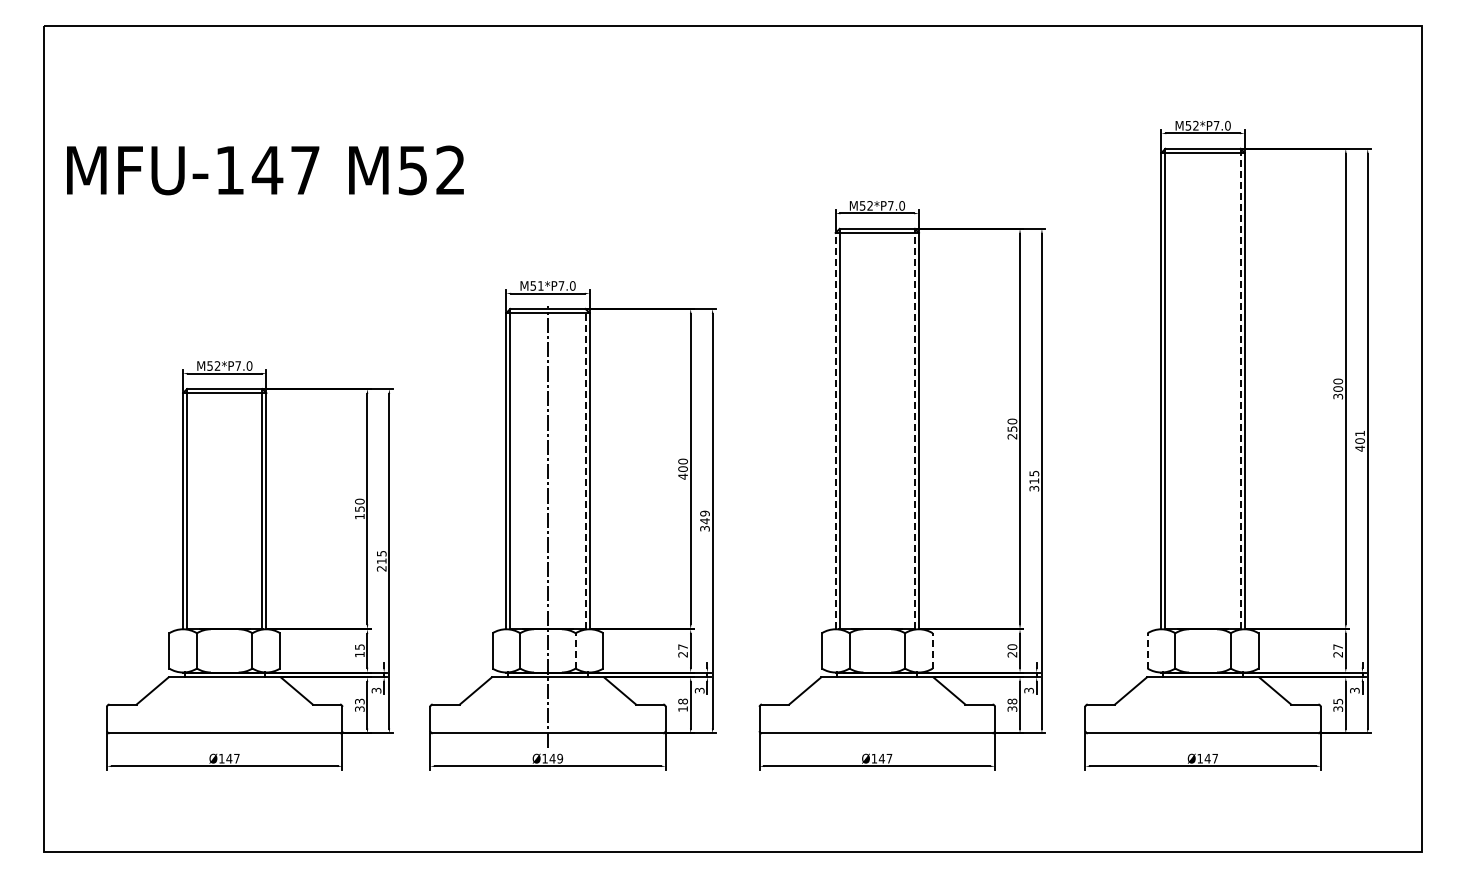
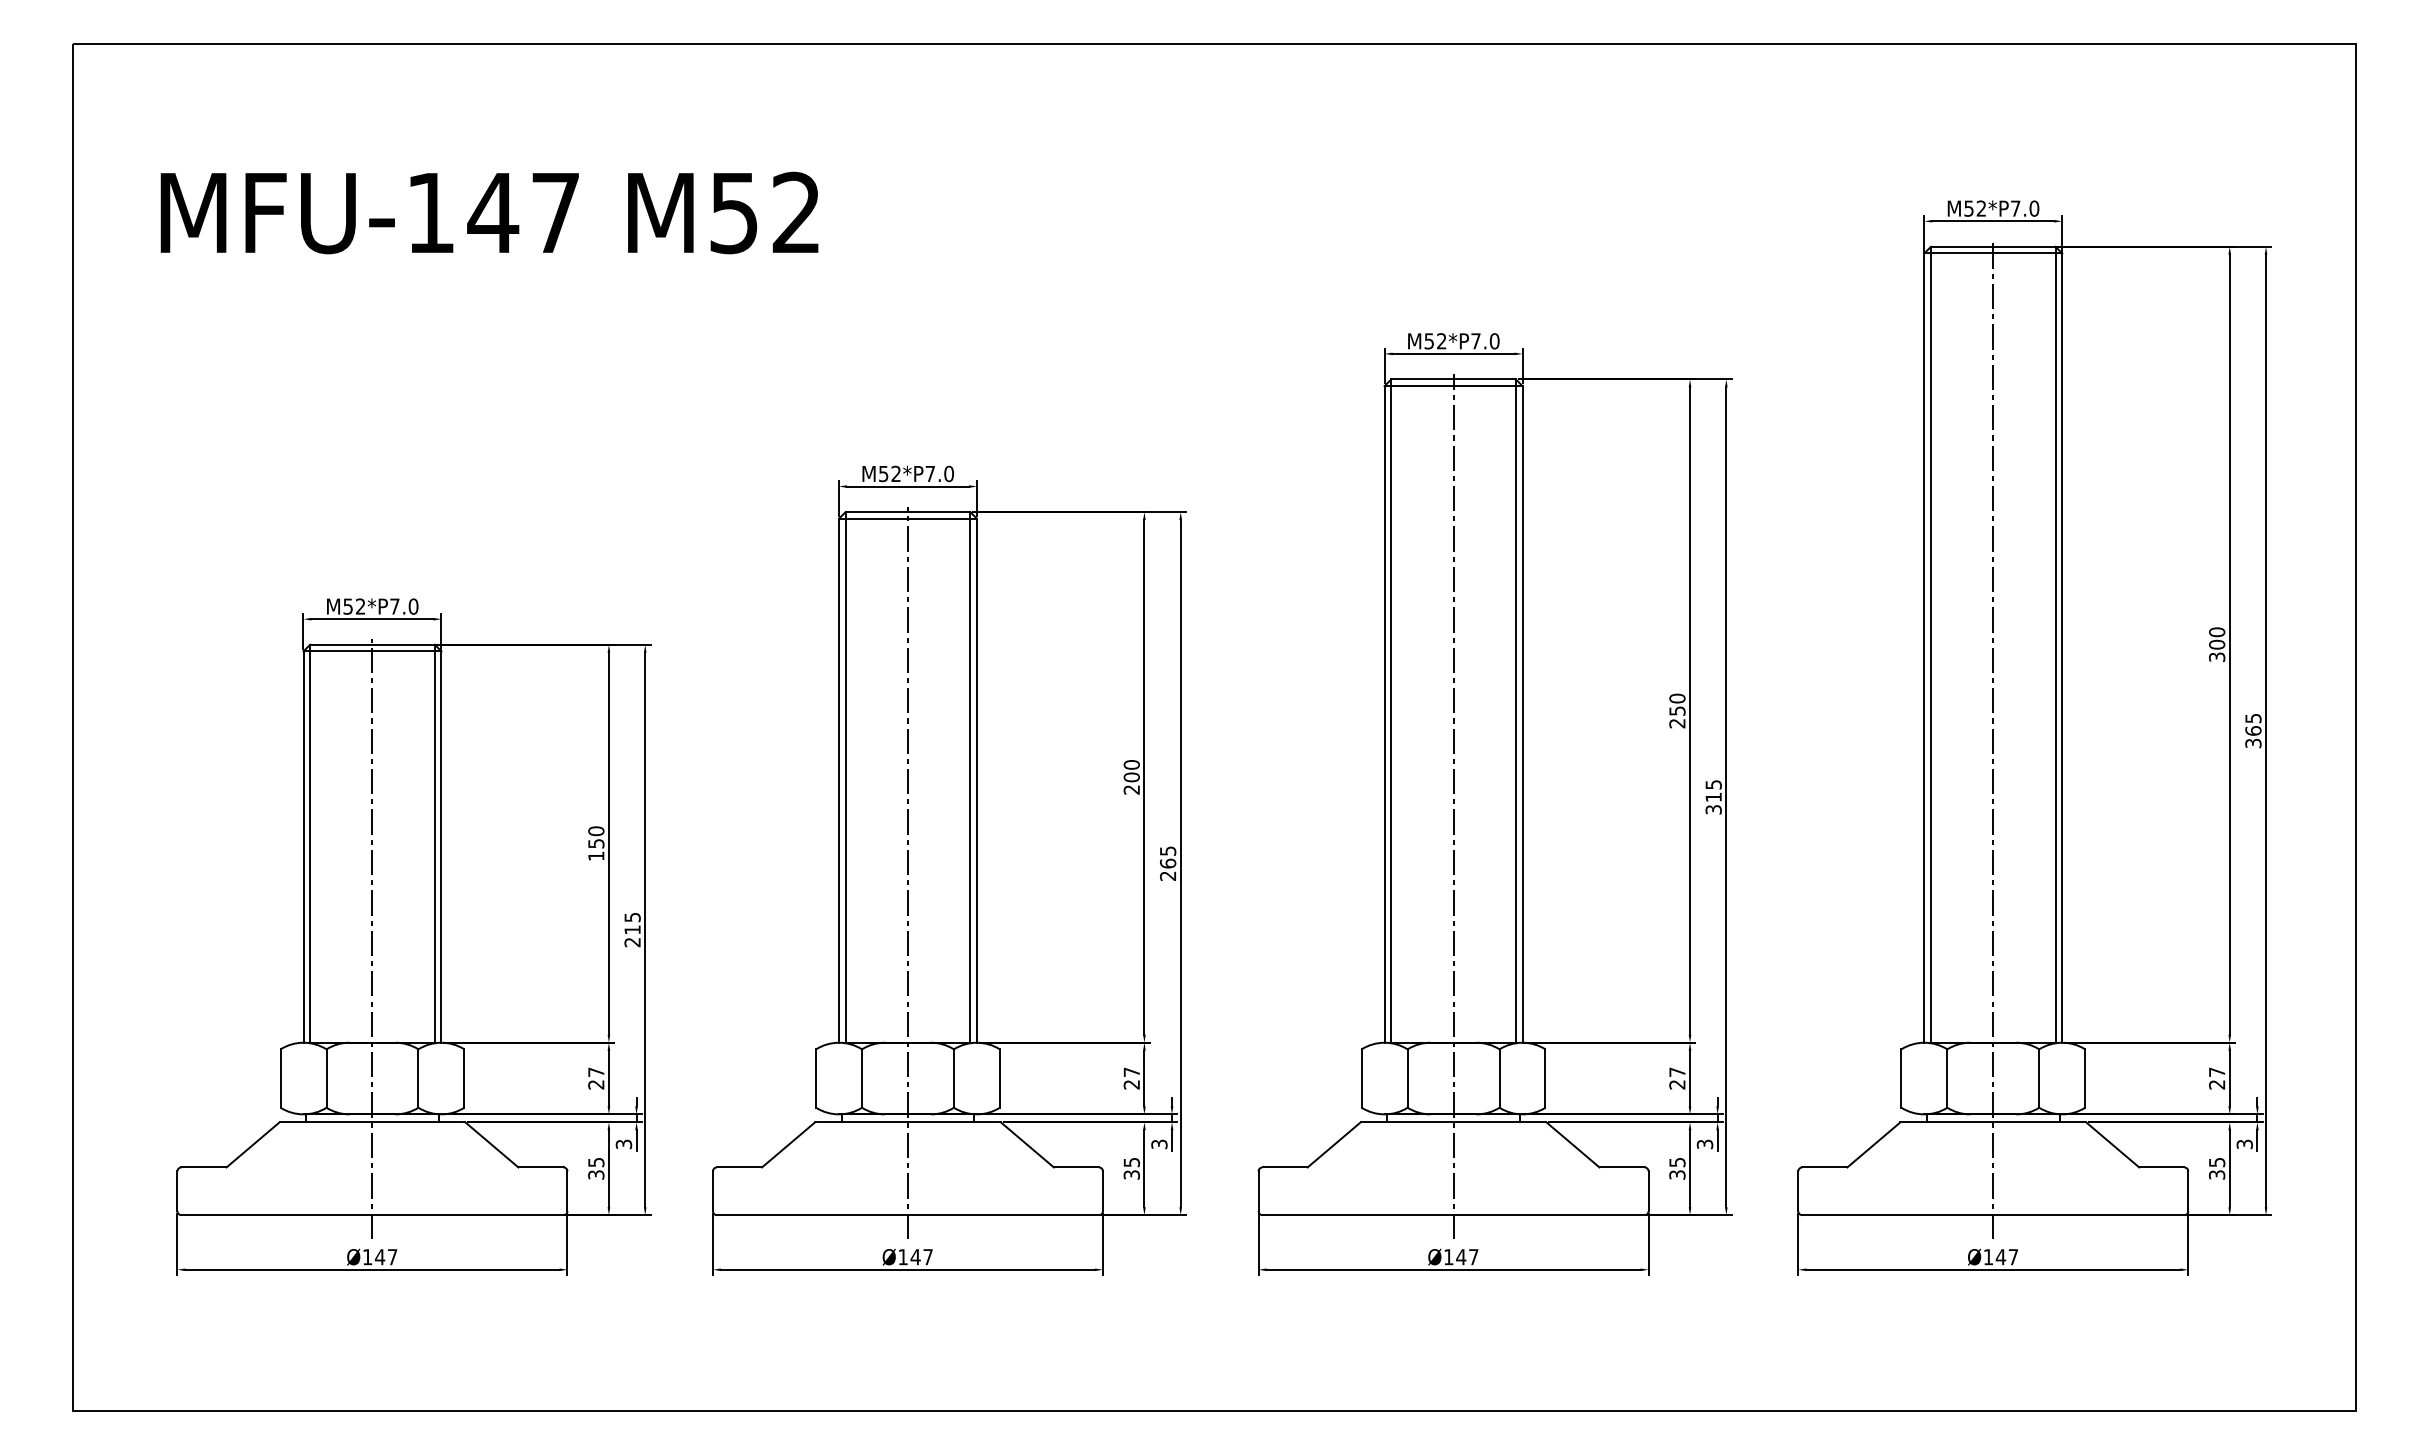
text: (265, 170) -> (489, 213), moved
text: (540, 285) -> (895, 473), M51*P7.0 -> M52*P7.0
line: (1240, 388) -> (2055, 643), dashed -> solid
line: (914, 428) -> (1515, 710), dashed -> solid
line: (835, 430) -> (1384, 713), dashed -> solid
text: (1359, 440) -> (2252, 729), 401 -> 365
line: (1203, 446) -> (1993, 739), added
line: (585, 468) -> (970, 776), dashed -> solid
text: (682, 476) -> (1130, 789), 400 -> 200
line: (877, 486) -> (1453, 806), added
text: (704, 520) -> (1167, 862), 349 -> 265
line: (224, 566) -> (372, 938), added
text: (1012, 646) -> (1677, 1071), 20 -> 27
text: (359, 650) -> (595, 1077), 15 -> 27
line: (575, 650) -> (953, 1077), dashed -> solid
line: (932, 650) -> (1545, 1077), dashed -> solid
line: (1147, 650) -> (1901, 1077), dashed -> solid
text: (359, 700) -> (595, 1160), 33 -> 35
text: (1012, 701) -> (1677, 1162), 38 -> 35
text: (682, 704) -> (1130, 1167), 18 -> 35
text: (560, 758) -> (928, 1256), Ø149 -> Ø147

